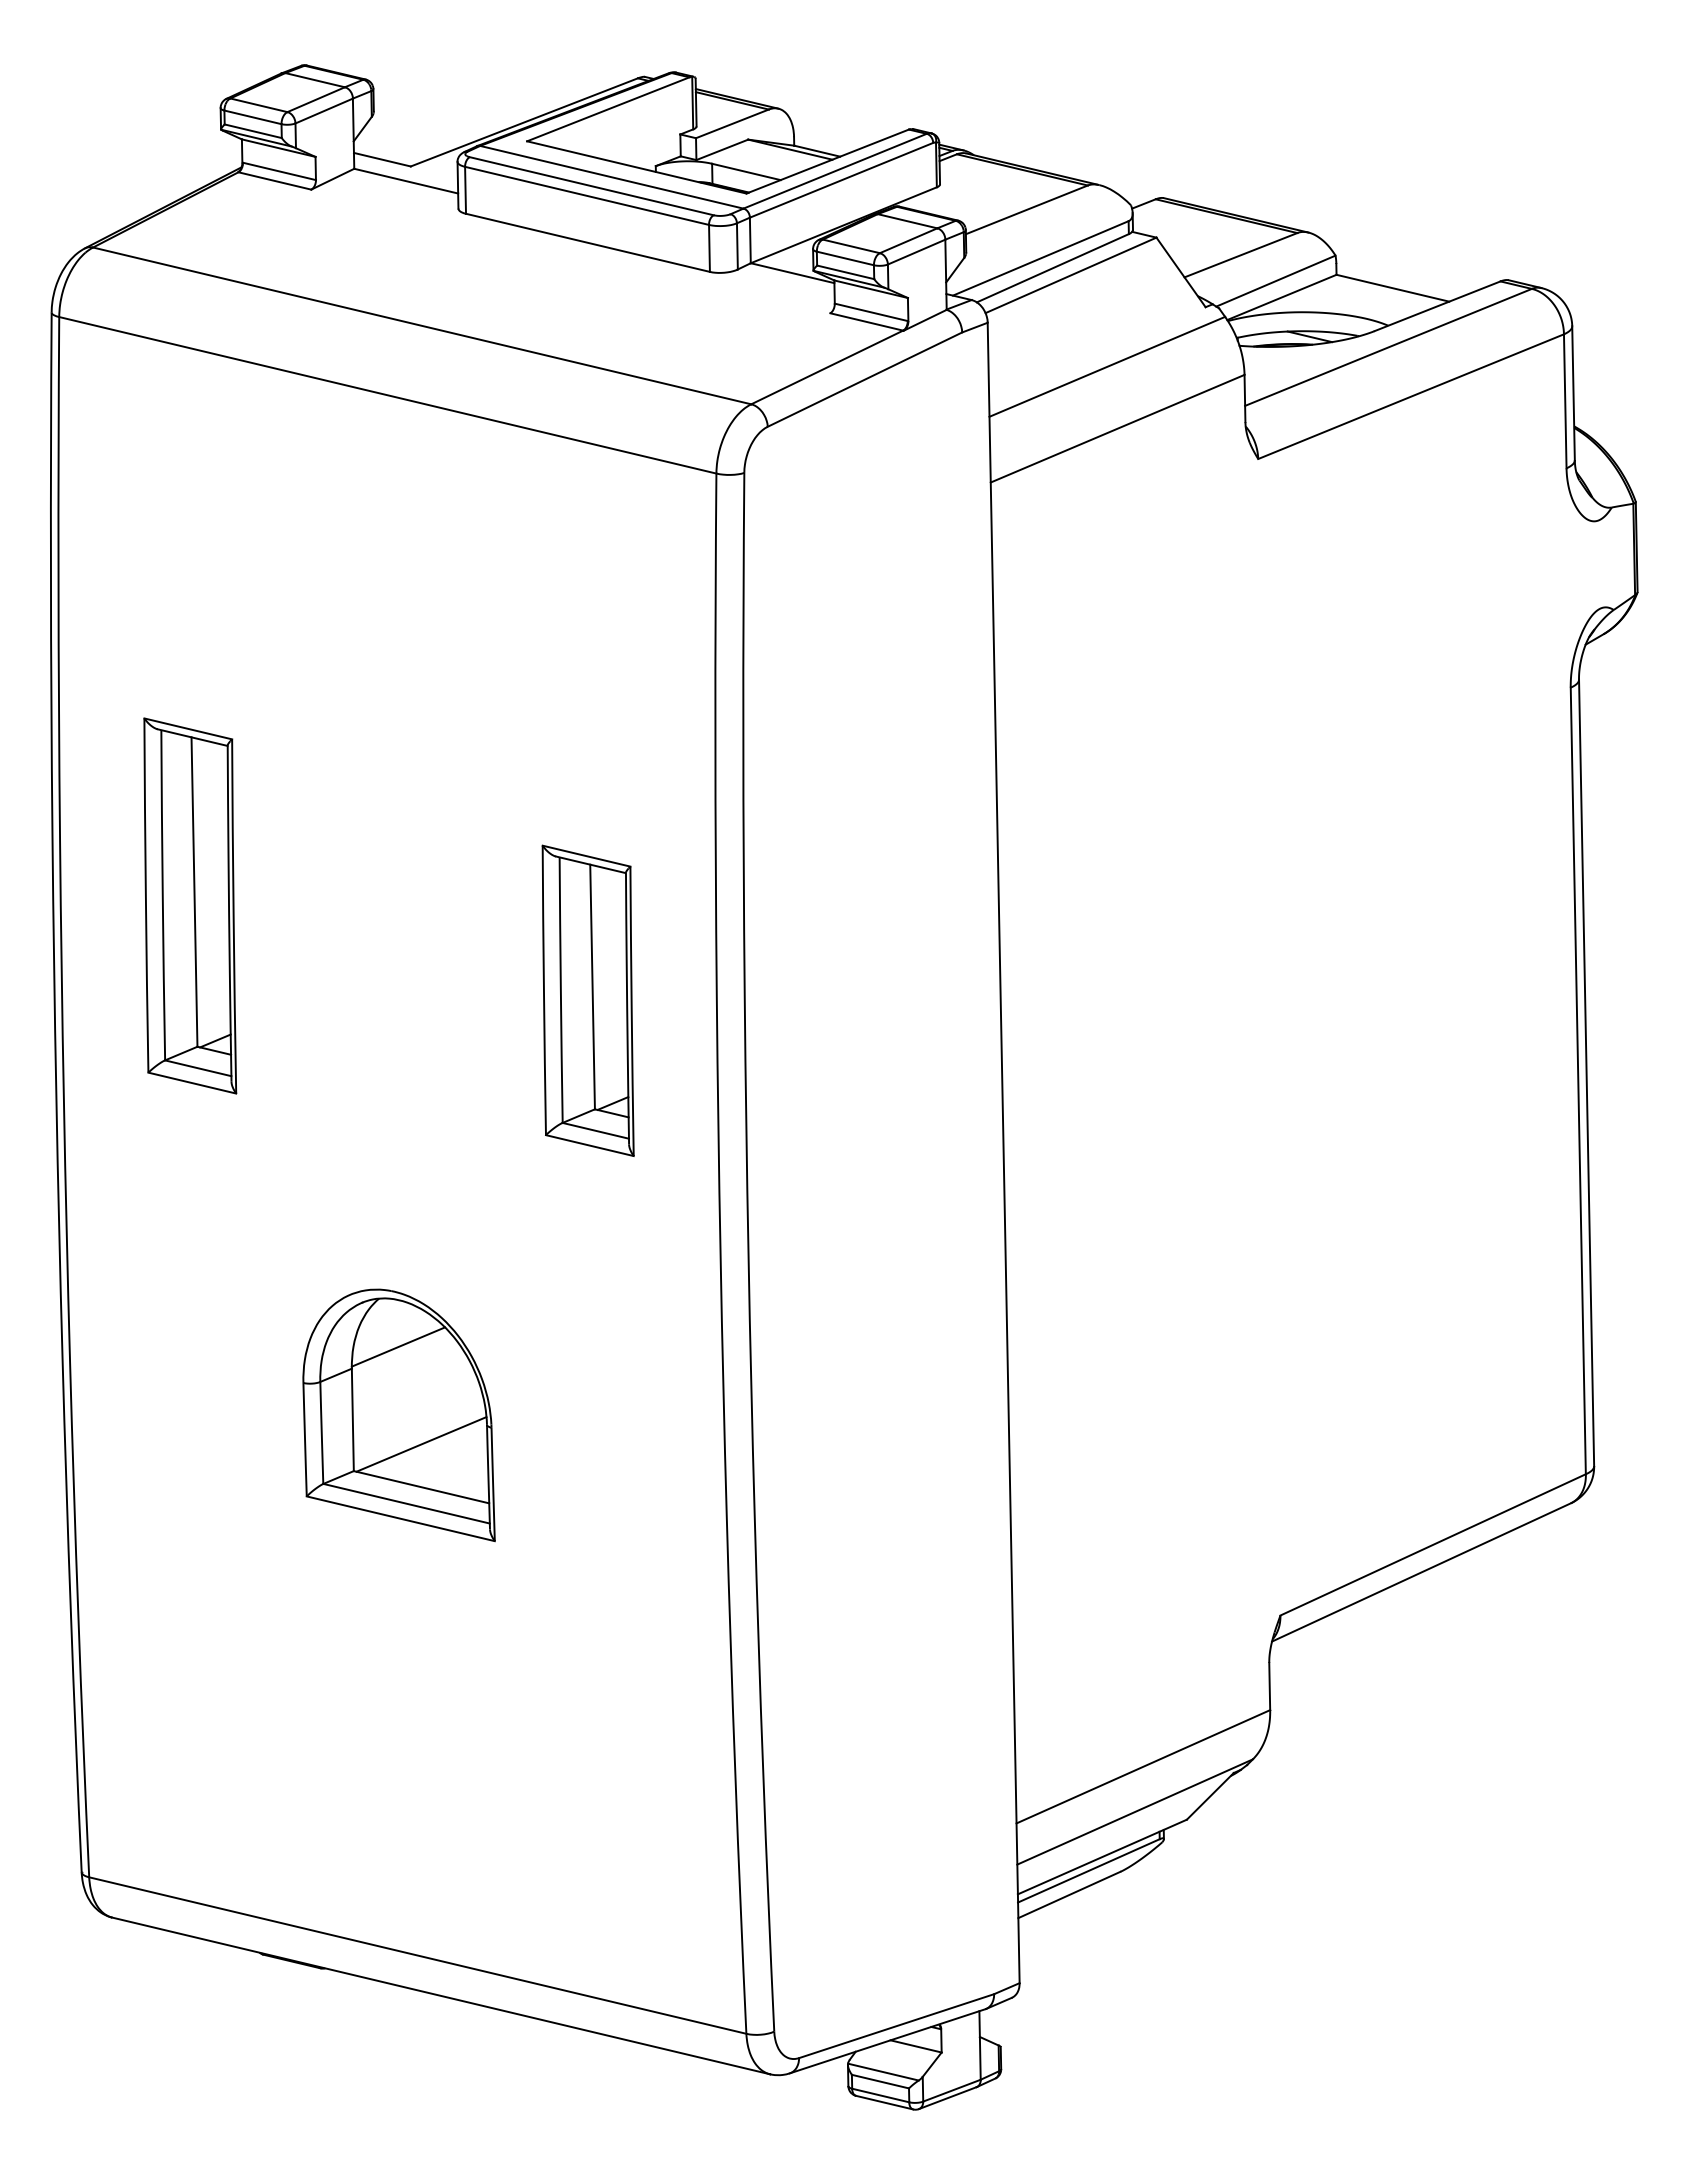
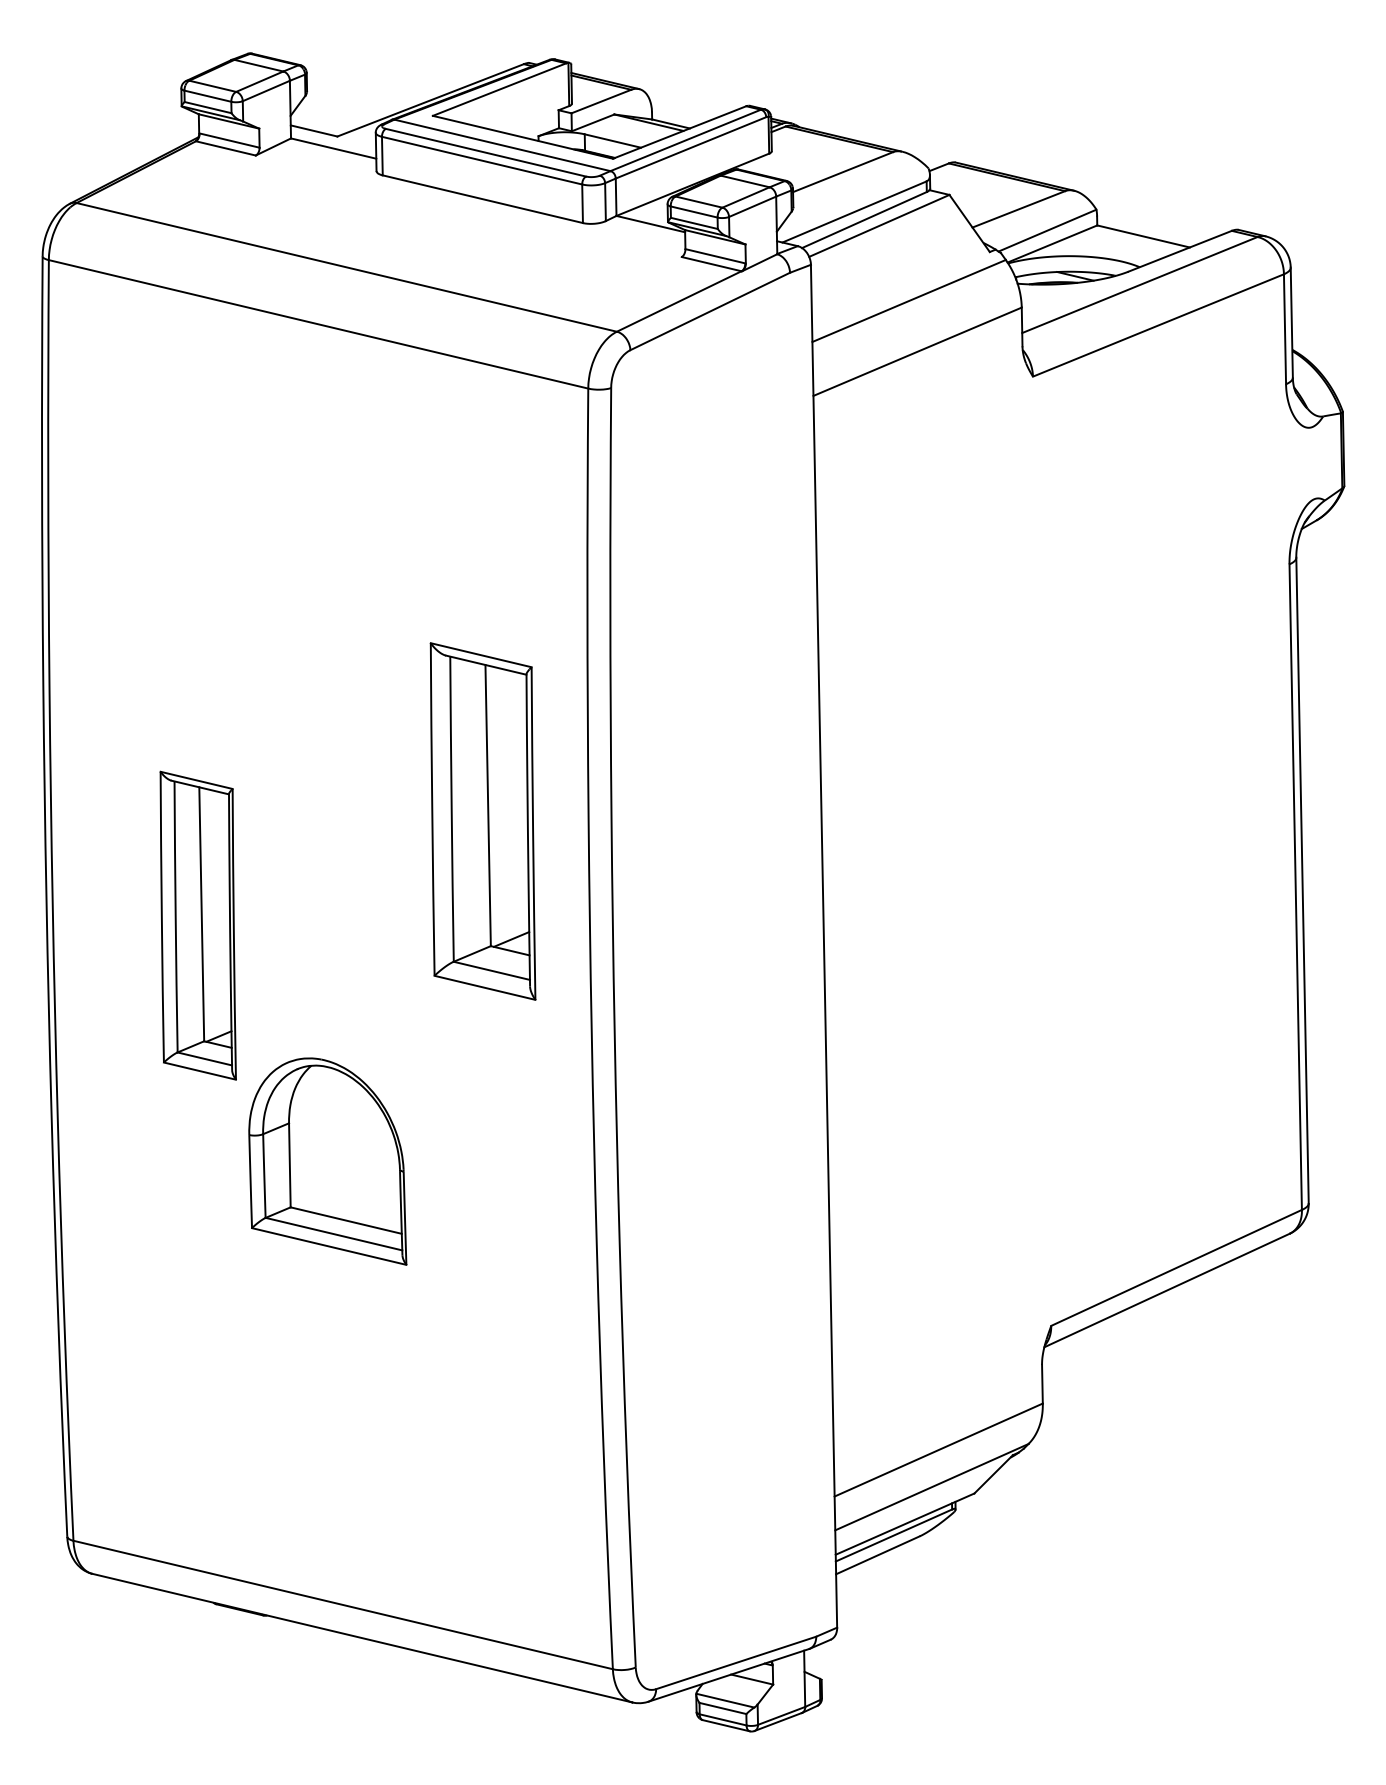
part: (190, 905) -> (198, 925), moved
part: (587, 1000) -> (482, 821), size x1.4
line: (398, 1346) -> (327, 1105), removed
line: (421, 1444) -> (346, 1185), removed

